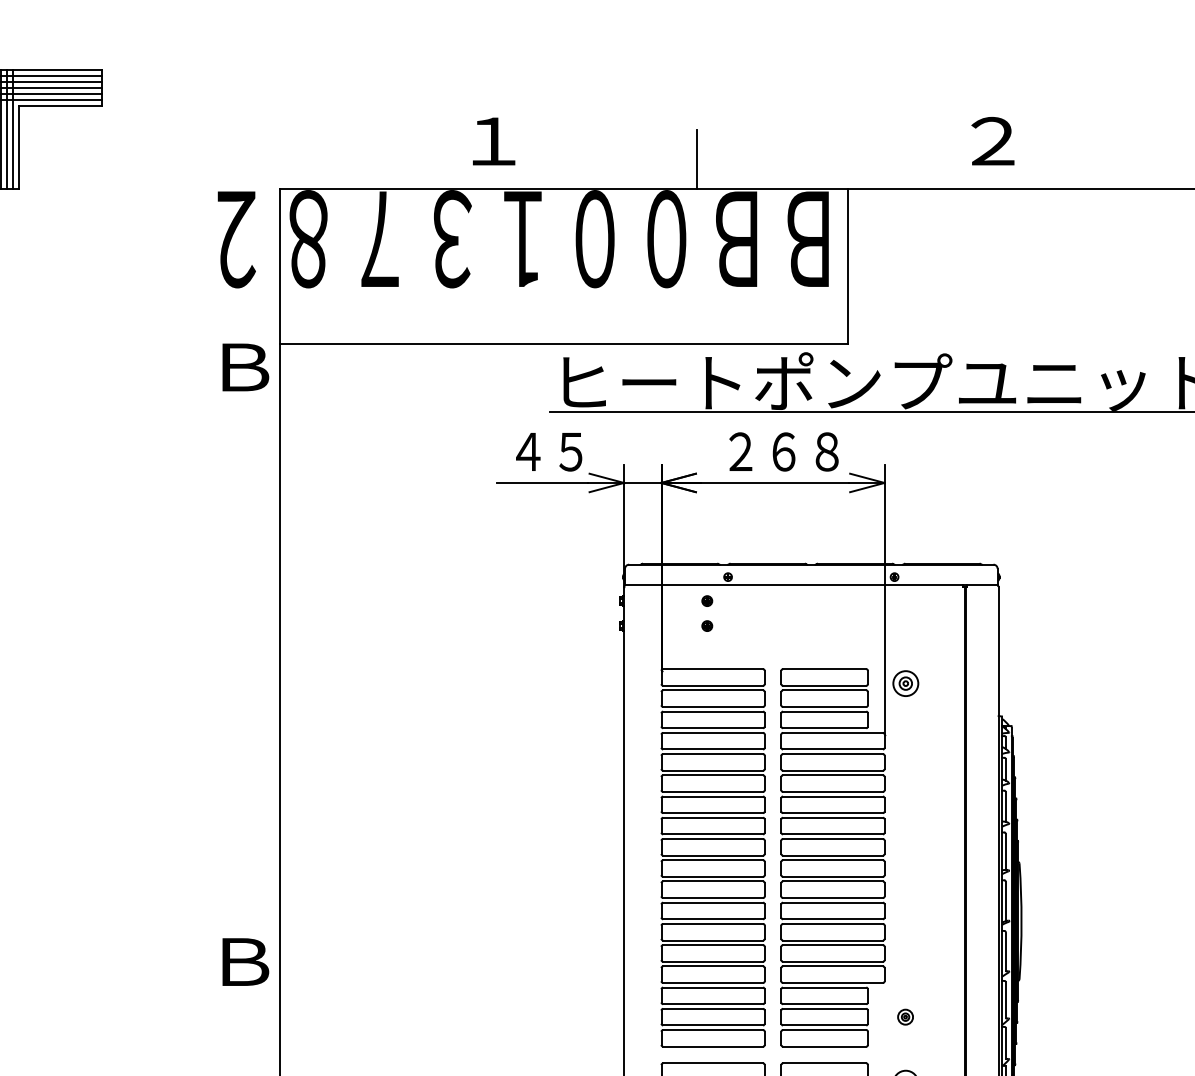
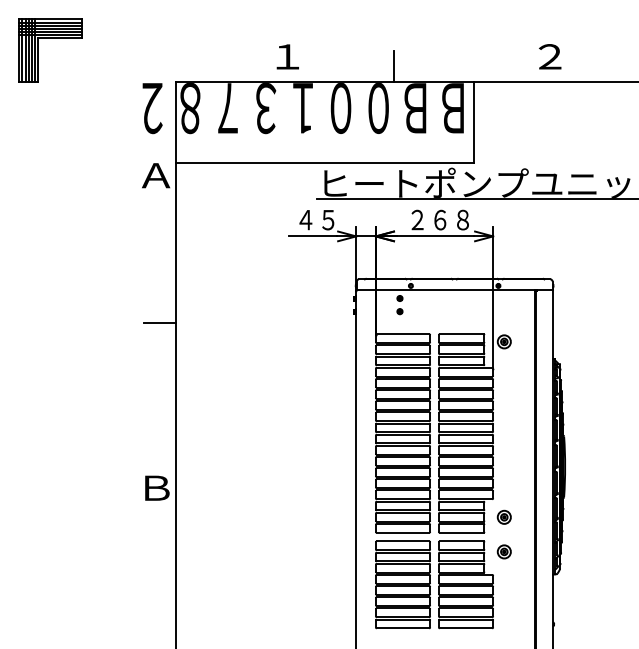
text: (244, 367) -> (156, 175), Ｂ -> Ａ
line: (249, 646) -> (159, 322), added
part: (904, 1015) -> (503, 516), size x1.67

